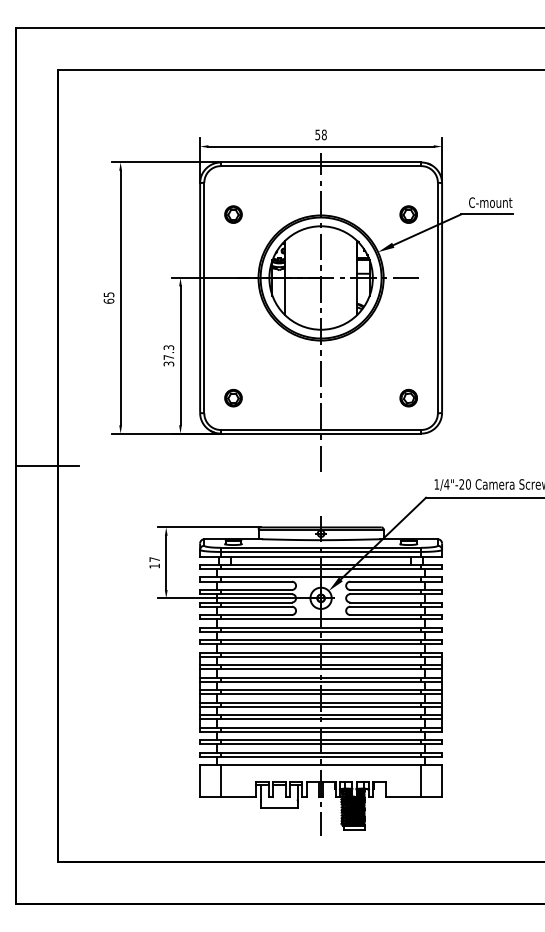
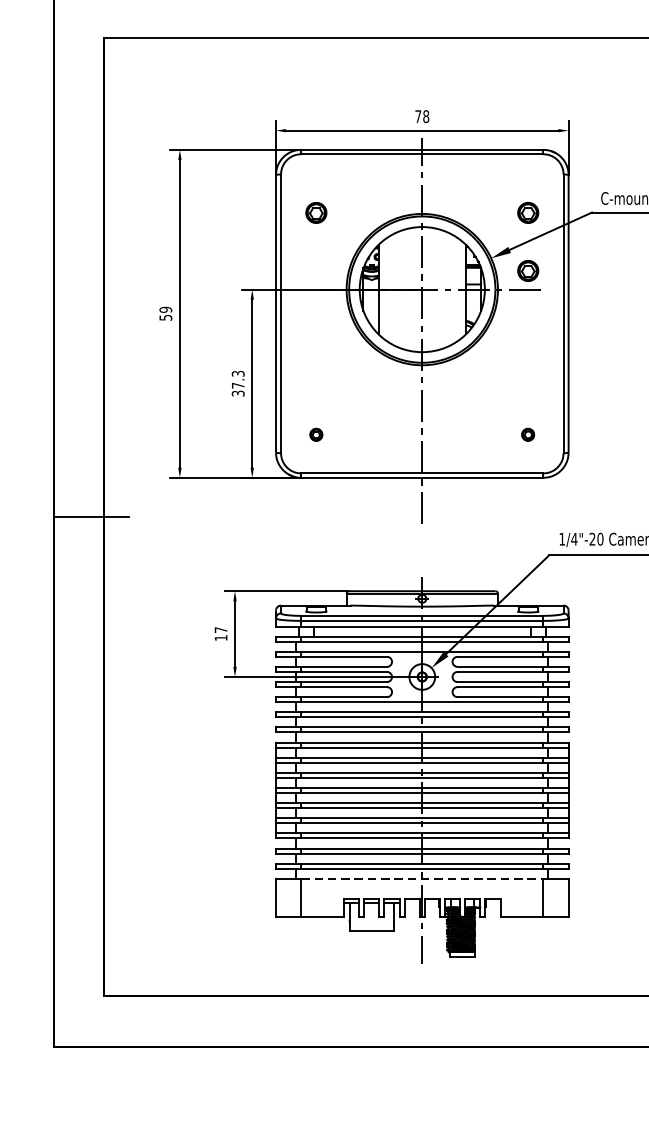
text: (317, 135) -> (417, 117), 58 -> 78
part: (408, 262) -> (527, 270), added
text: (108, 297) -> (165, 313), 65 -> 59
part: (233, 397) -> (316, 434), size x0.6
part: (408, 397) -> (527, 434), size x0.6
line: (321, 765) -> (422, 879), solid -> dashed

